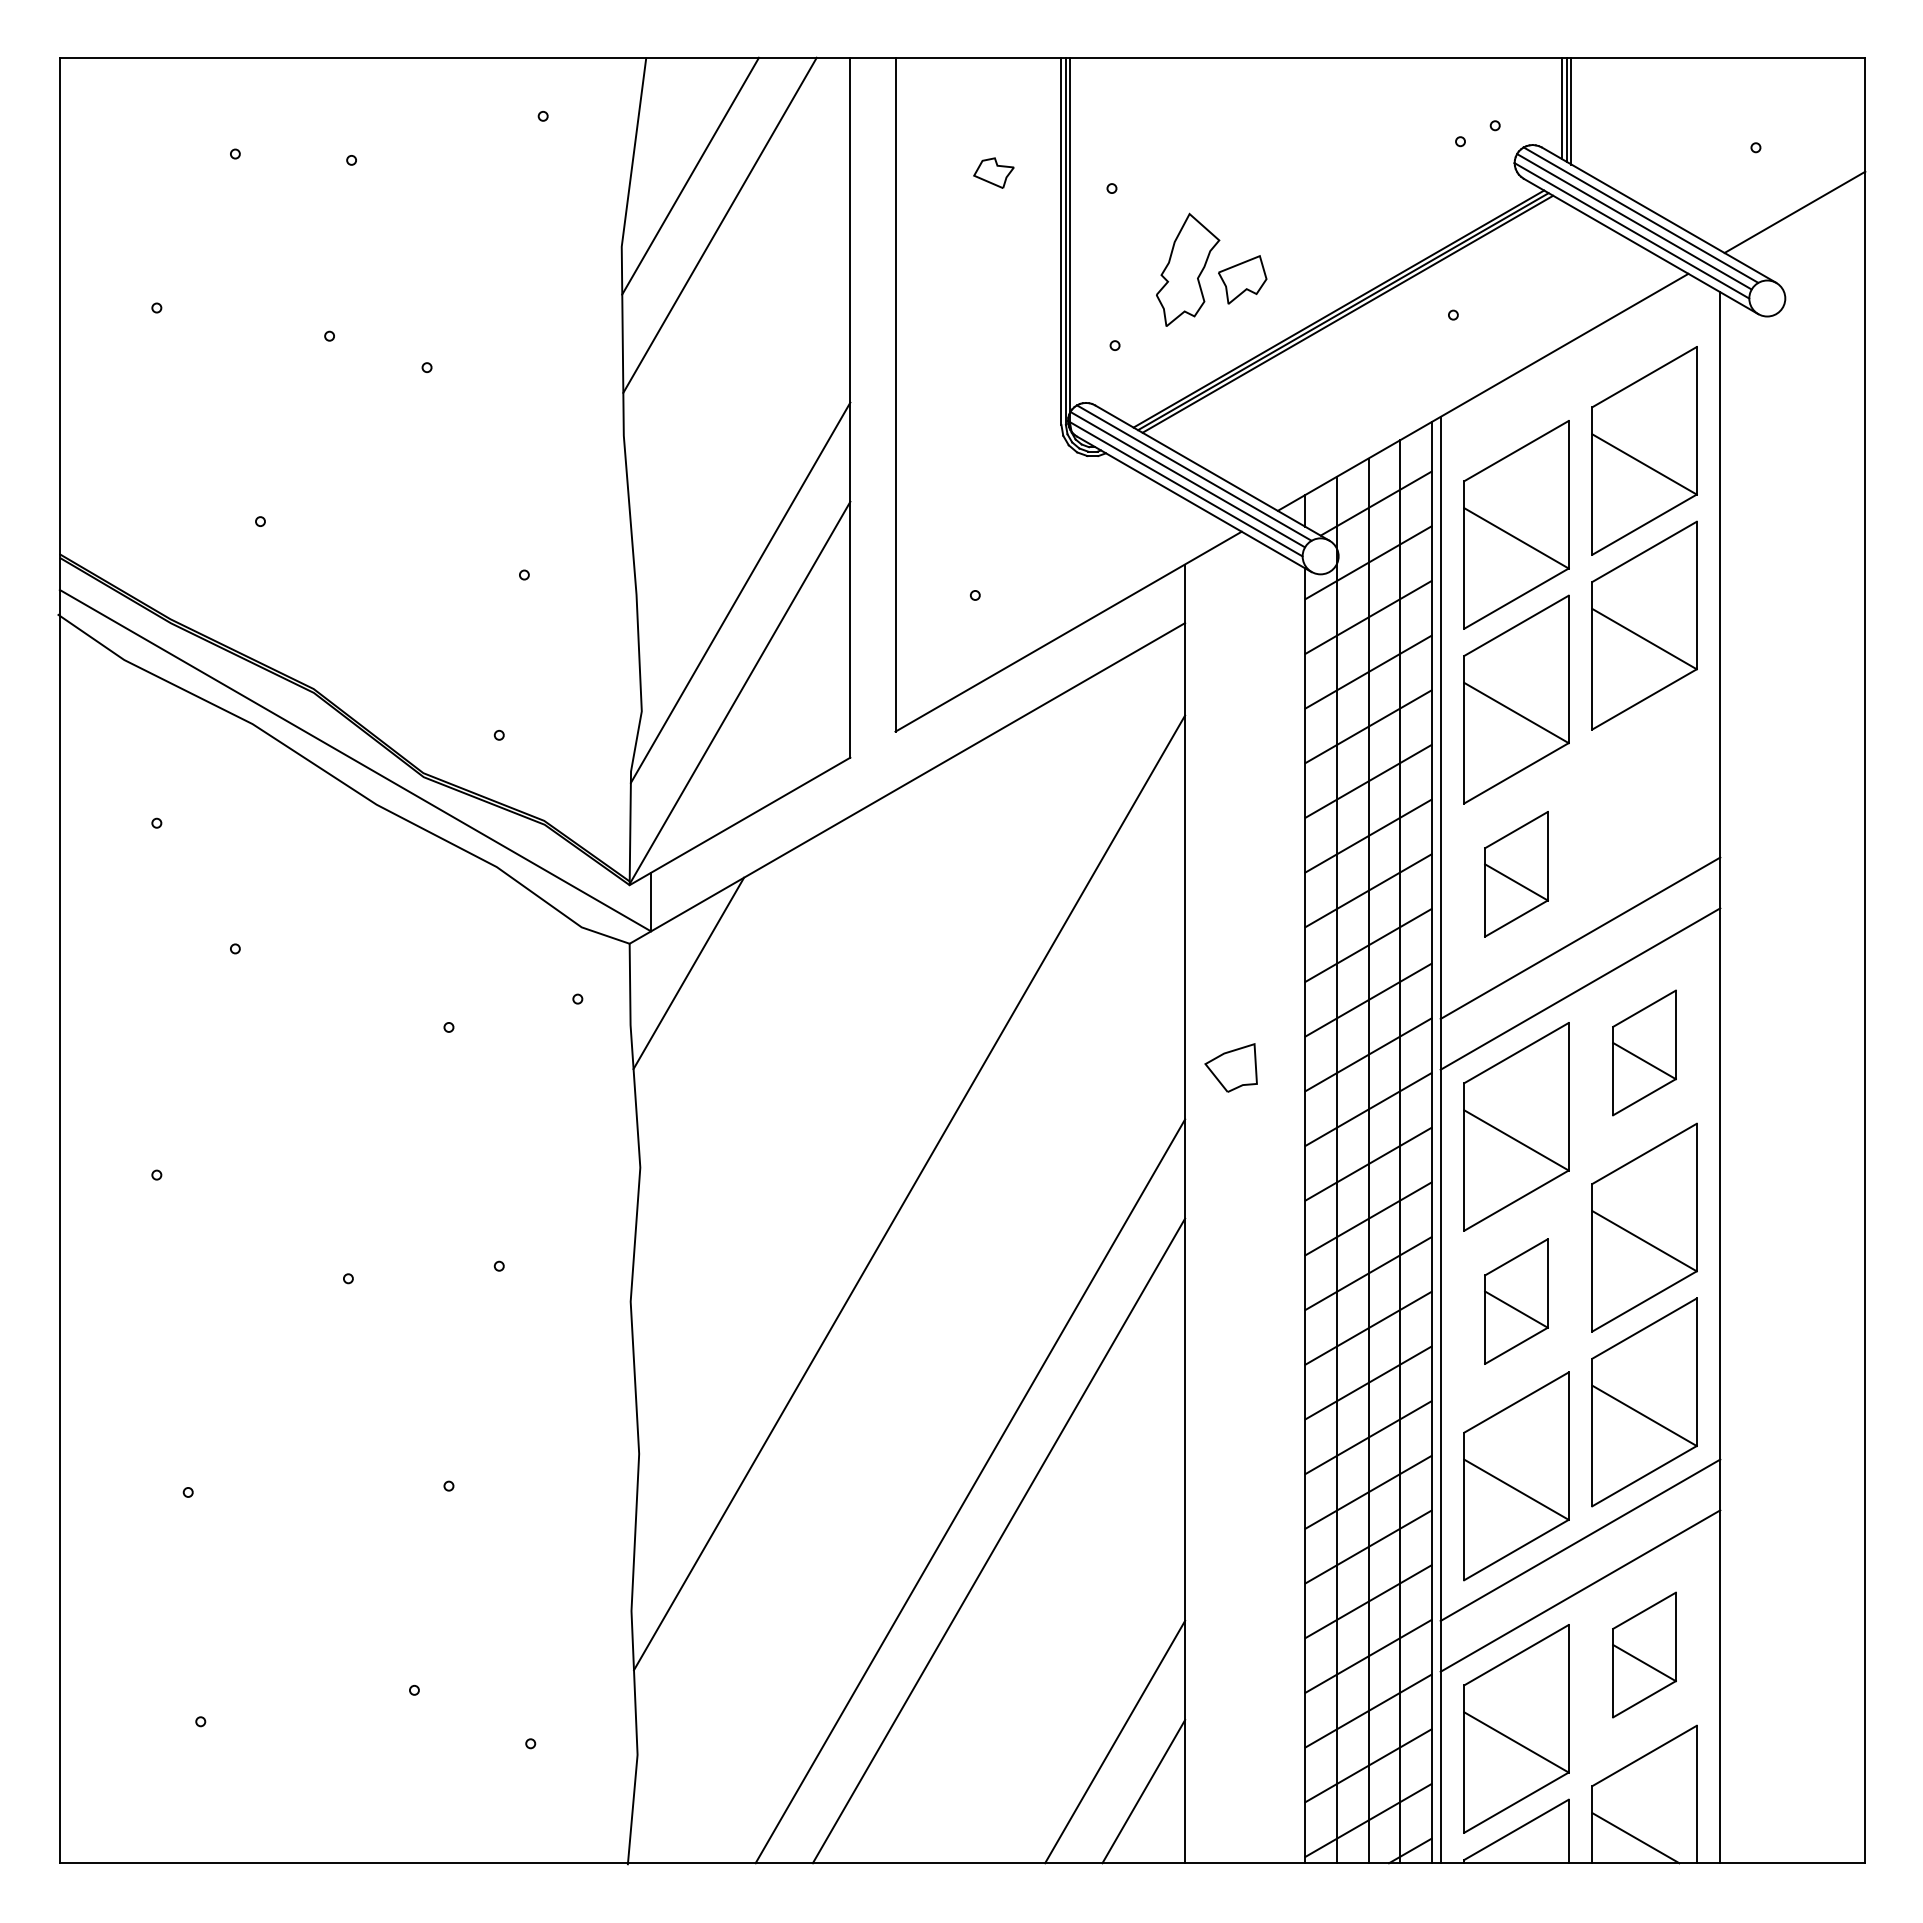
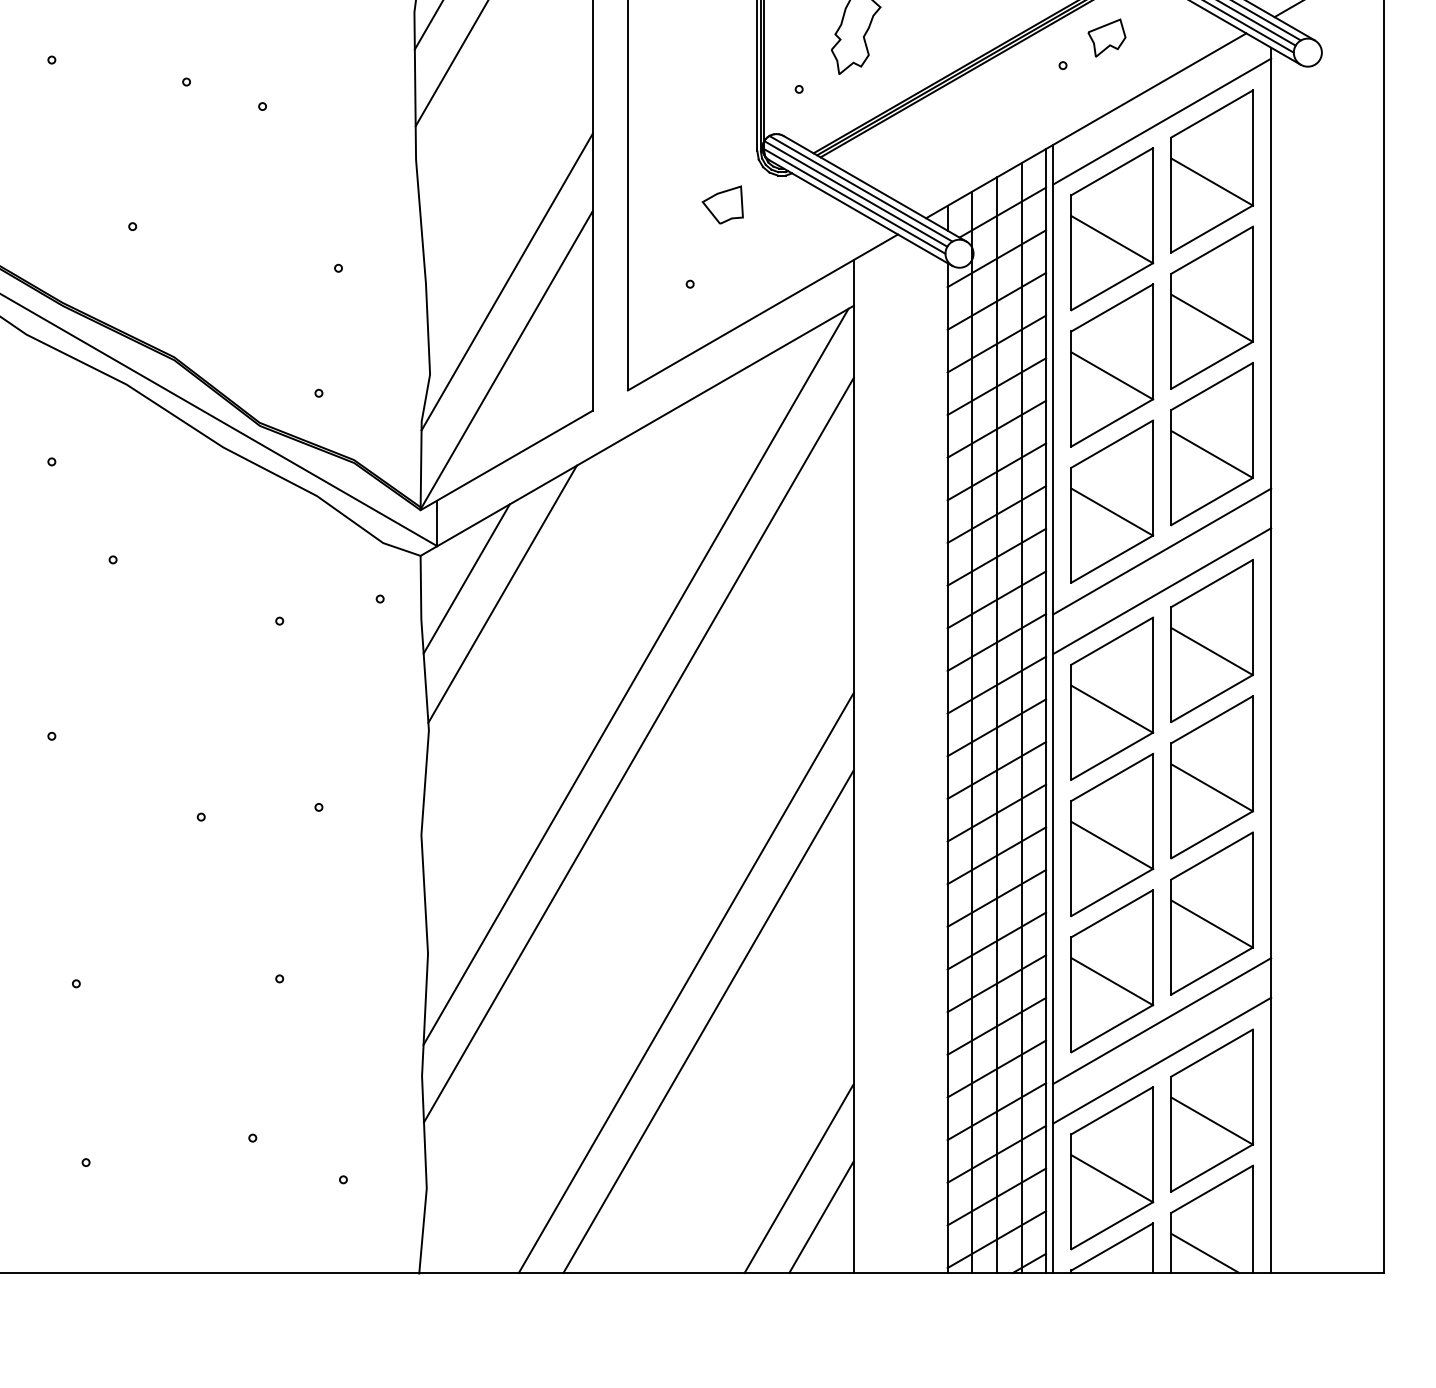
part: (1242, 279) -> (1106, 37), moved
line: (1580, 386) -> (1162, 121), added
part: (1644, 800) -> (1212, 444), added
part: (1516, 874) -> (1112, 501), size x1.67
line: (734, 992) -> (502, 593), added
part: (1644, 1052) -> (1212, 640), size x1.67
part: (1230, 1067) -> (722, 204), moved
line: (905, 1098) -> (635, 676), added
part: (1516, 1301) -> (1112, 834), size x1.67
part: (1644, 1654) -> (1212, 1110), size x1.67

